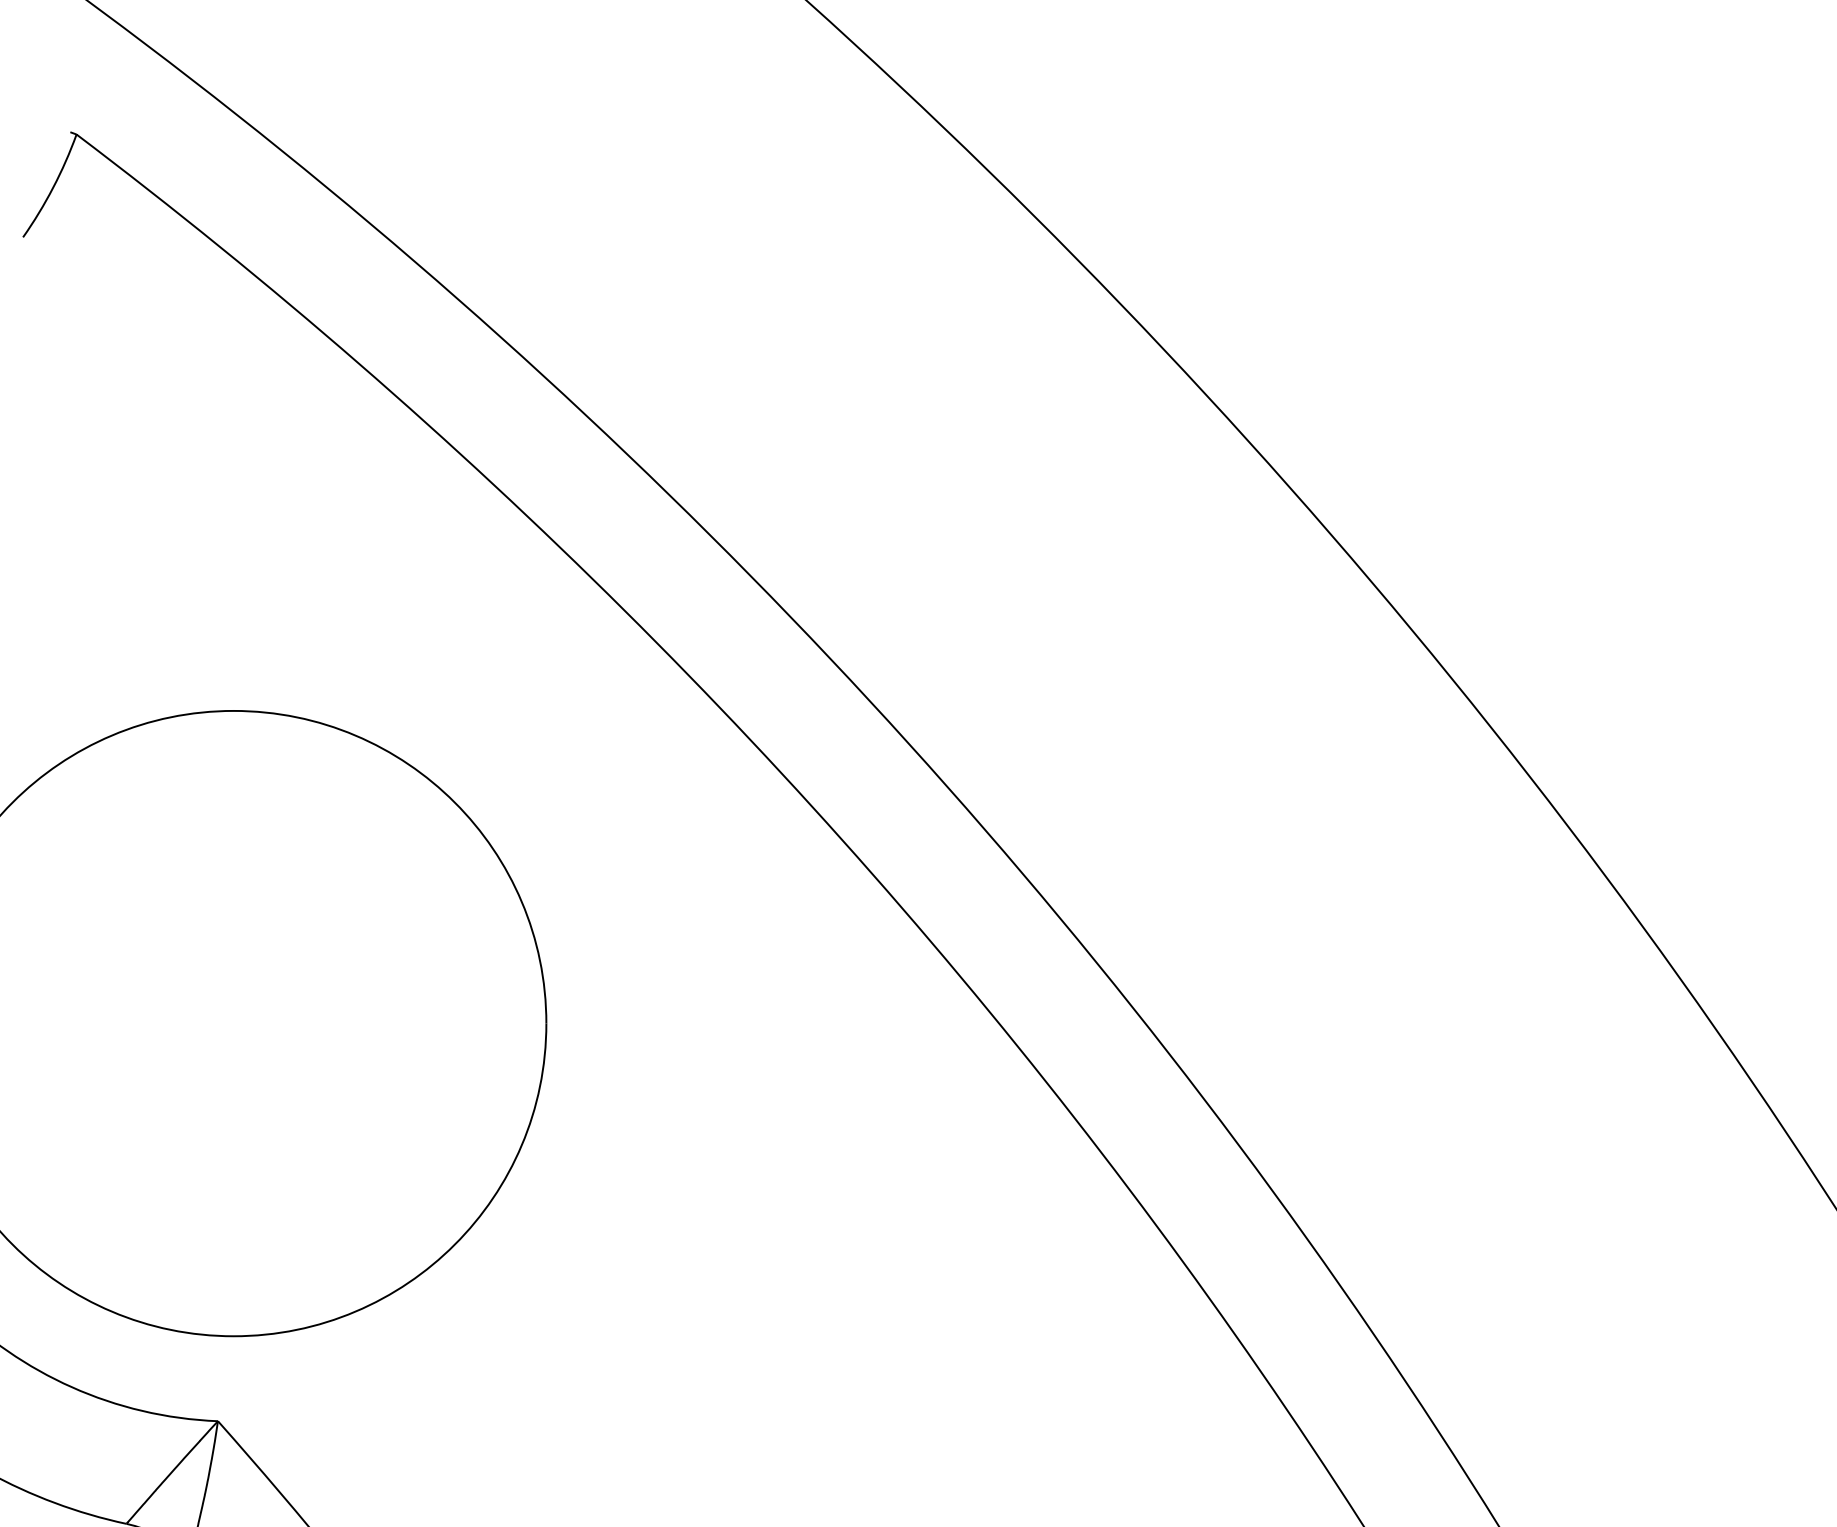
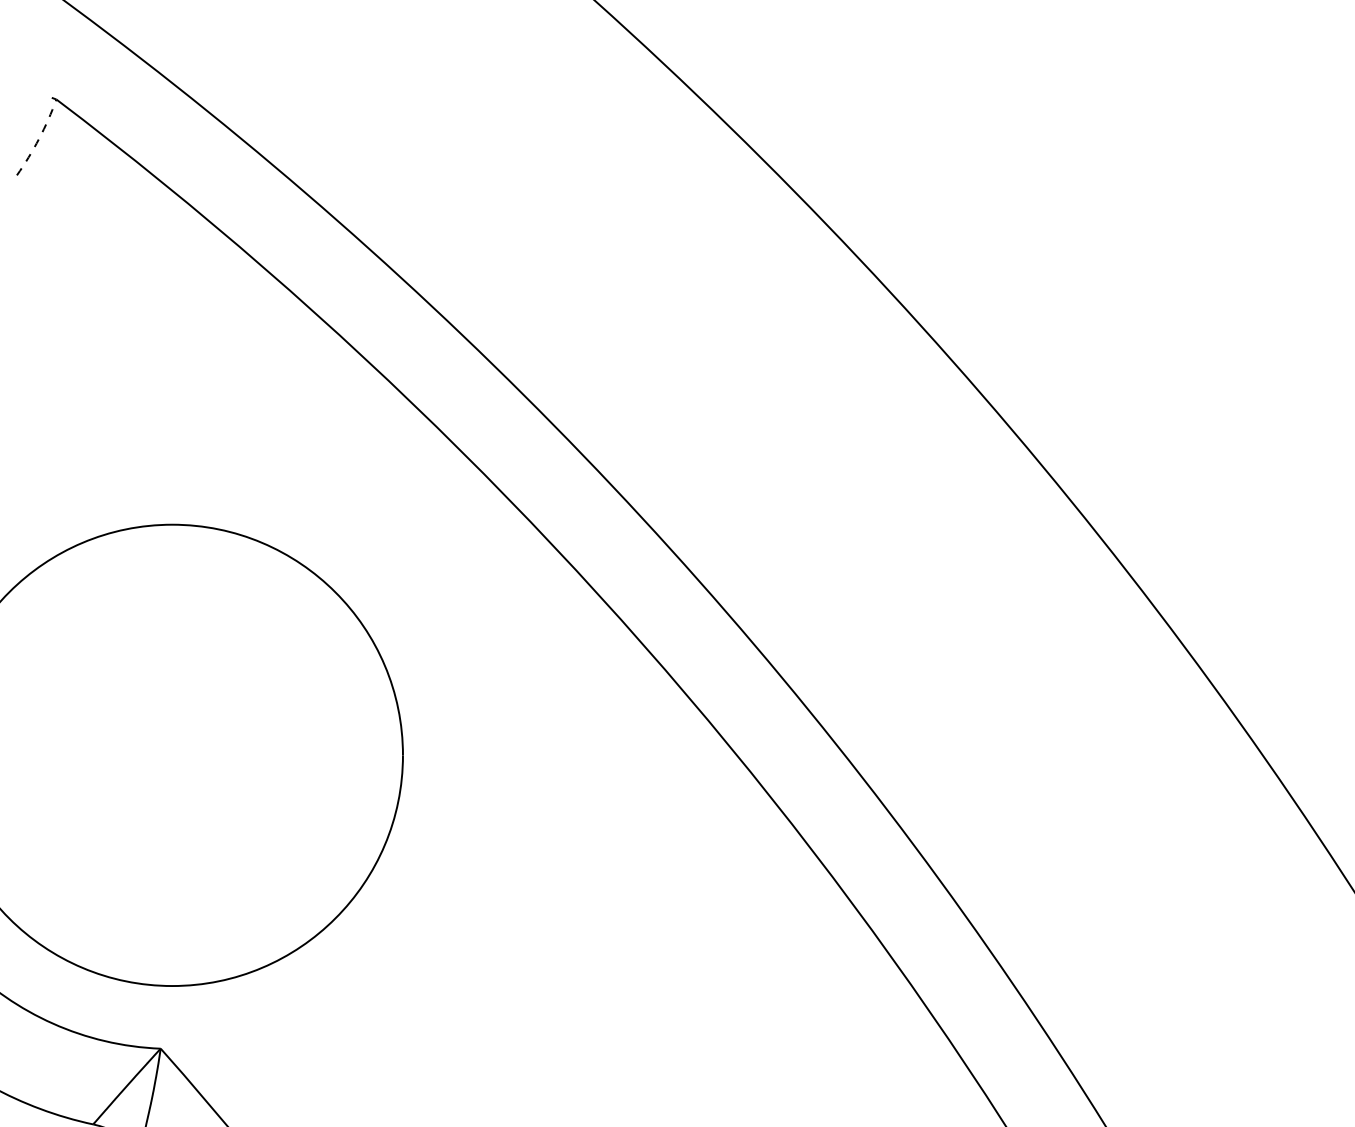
arc: (53, 187) -> (39, 138), solid -> dashed

